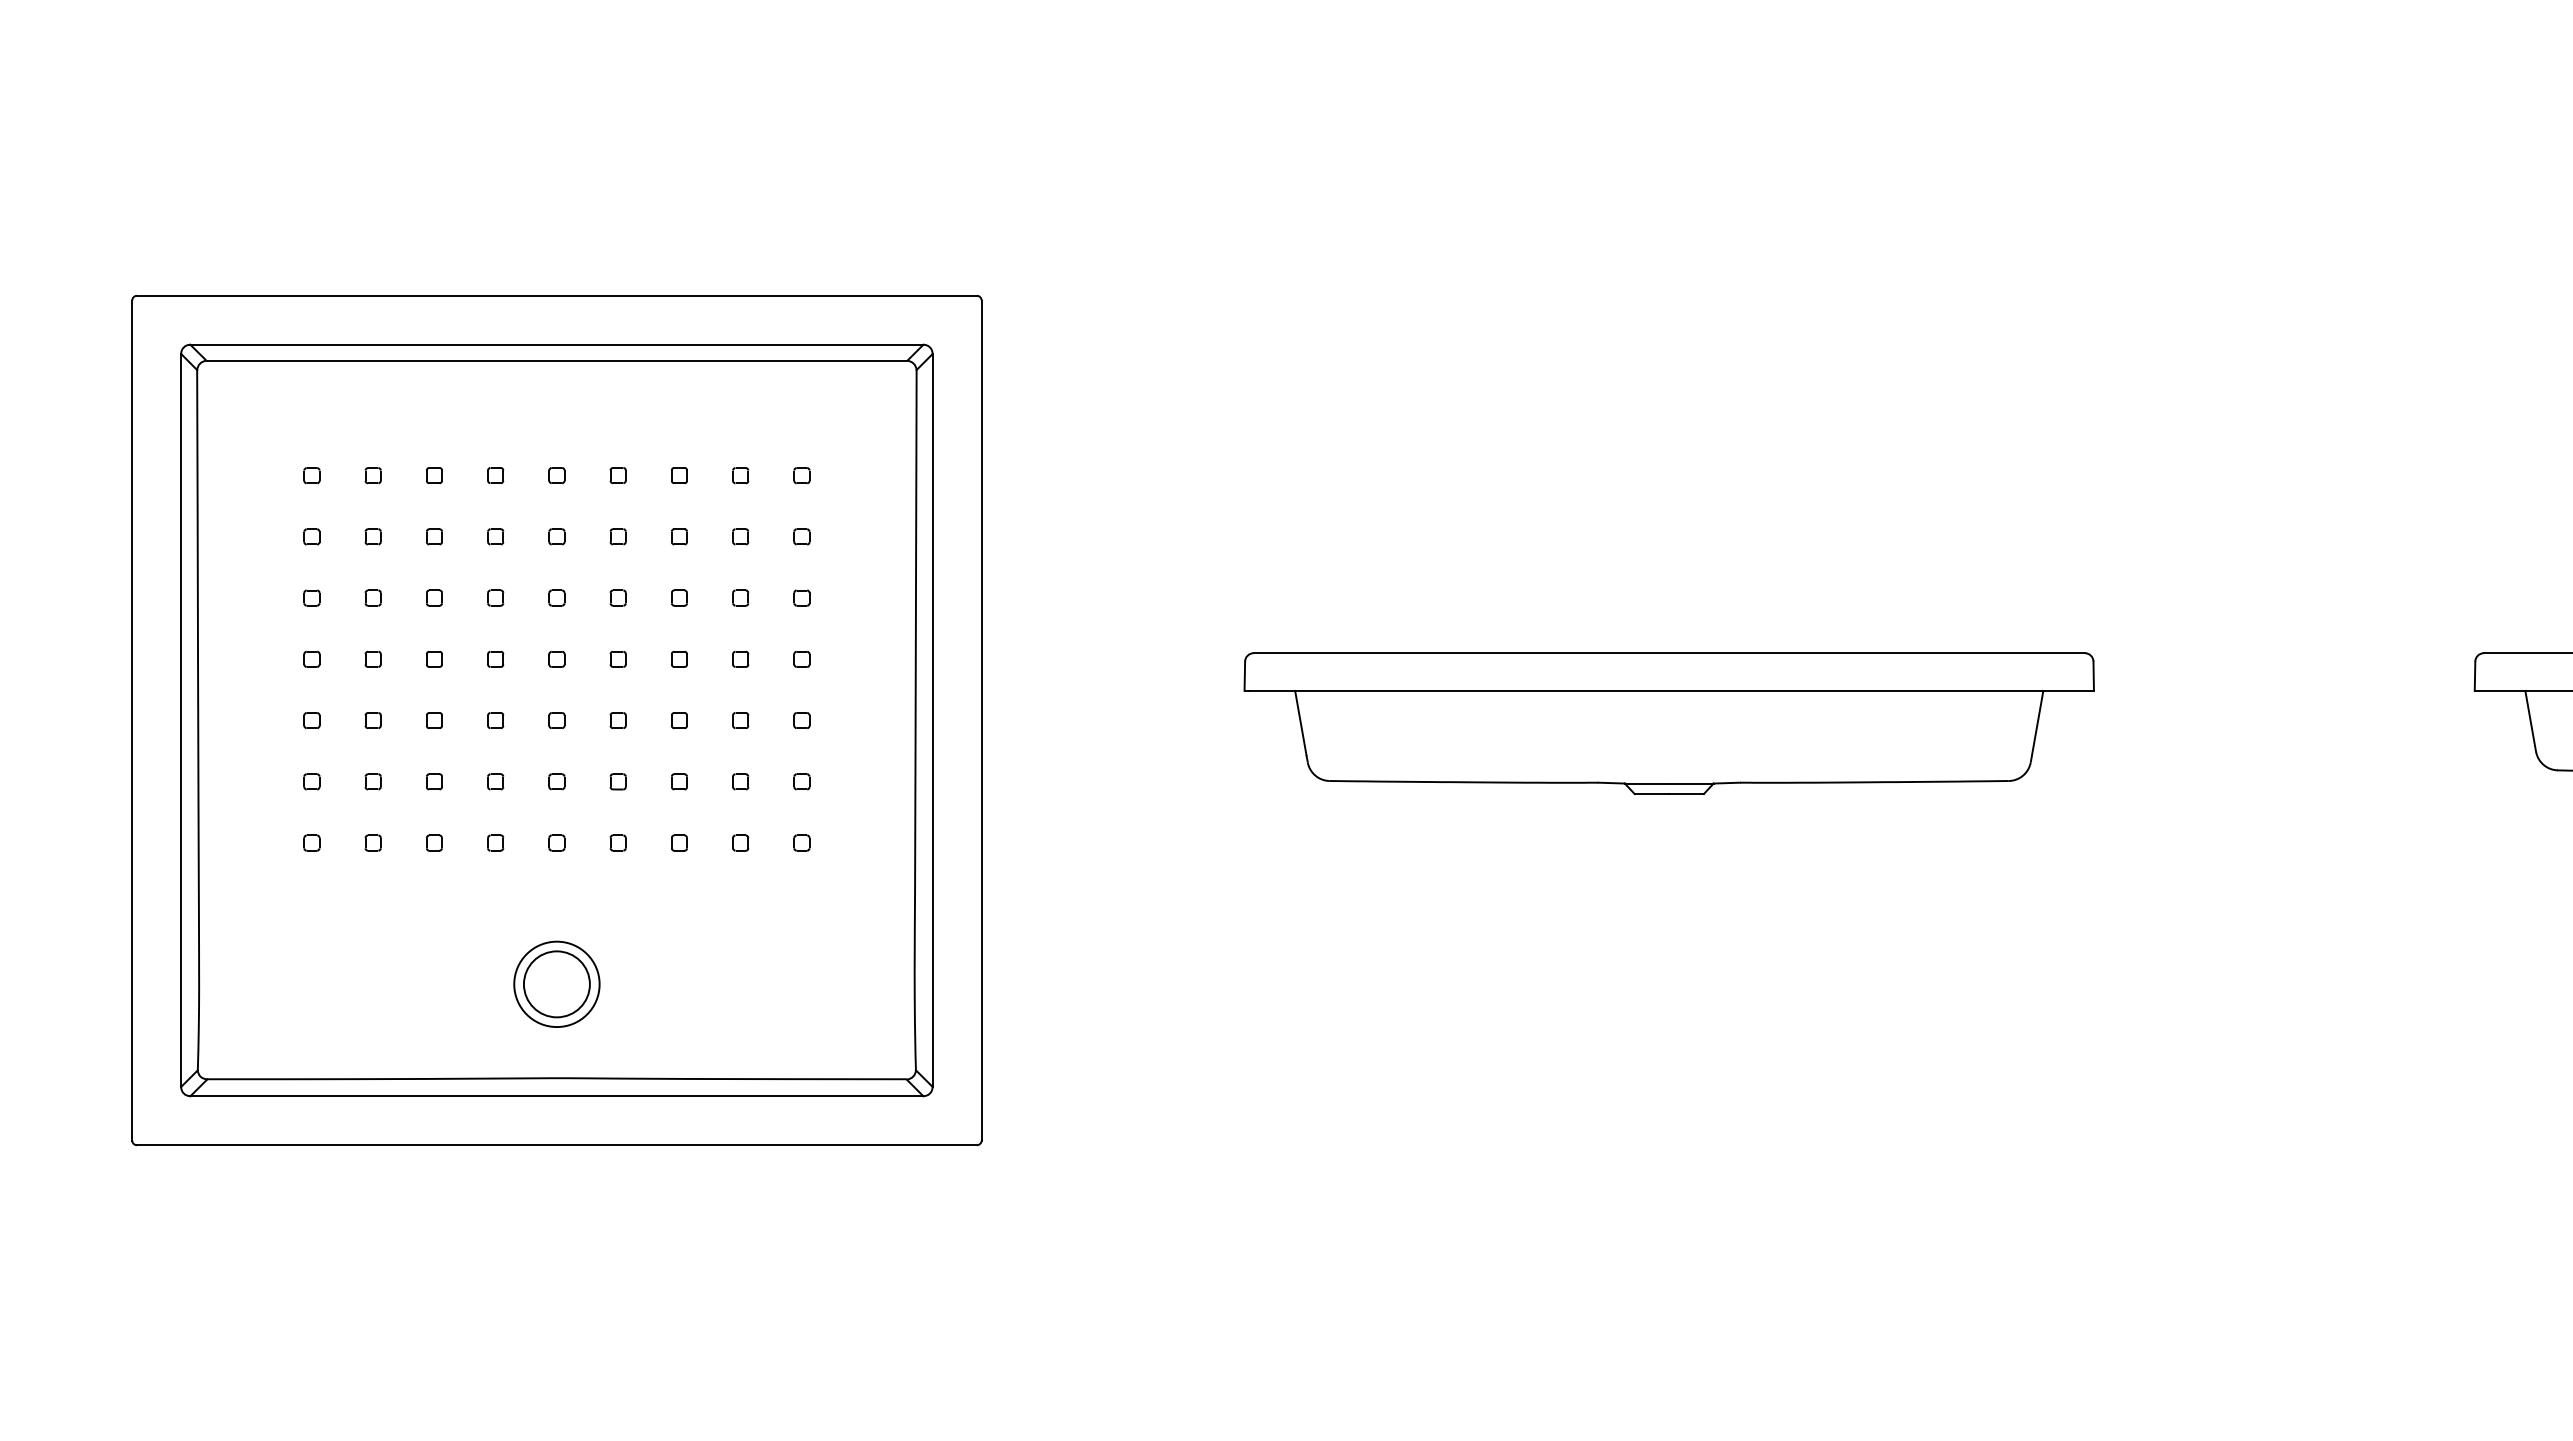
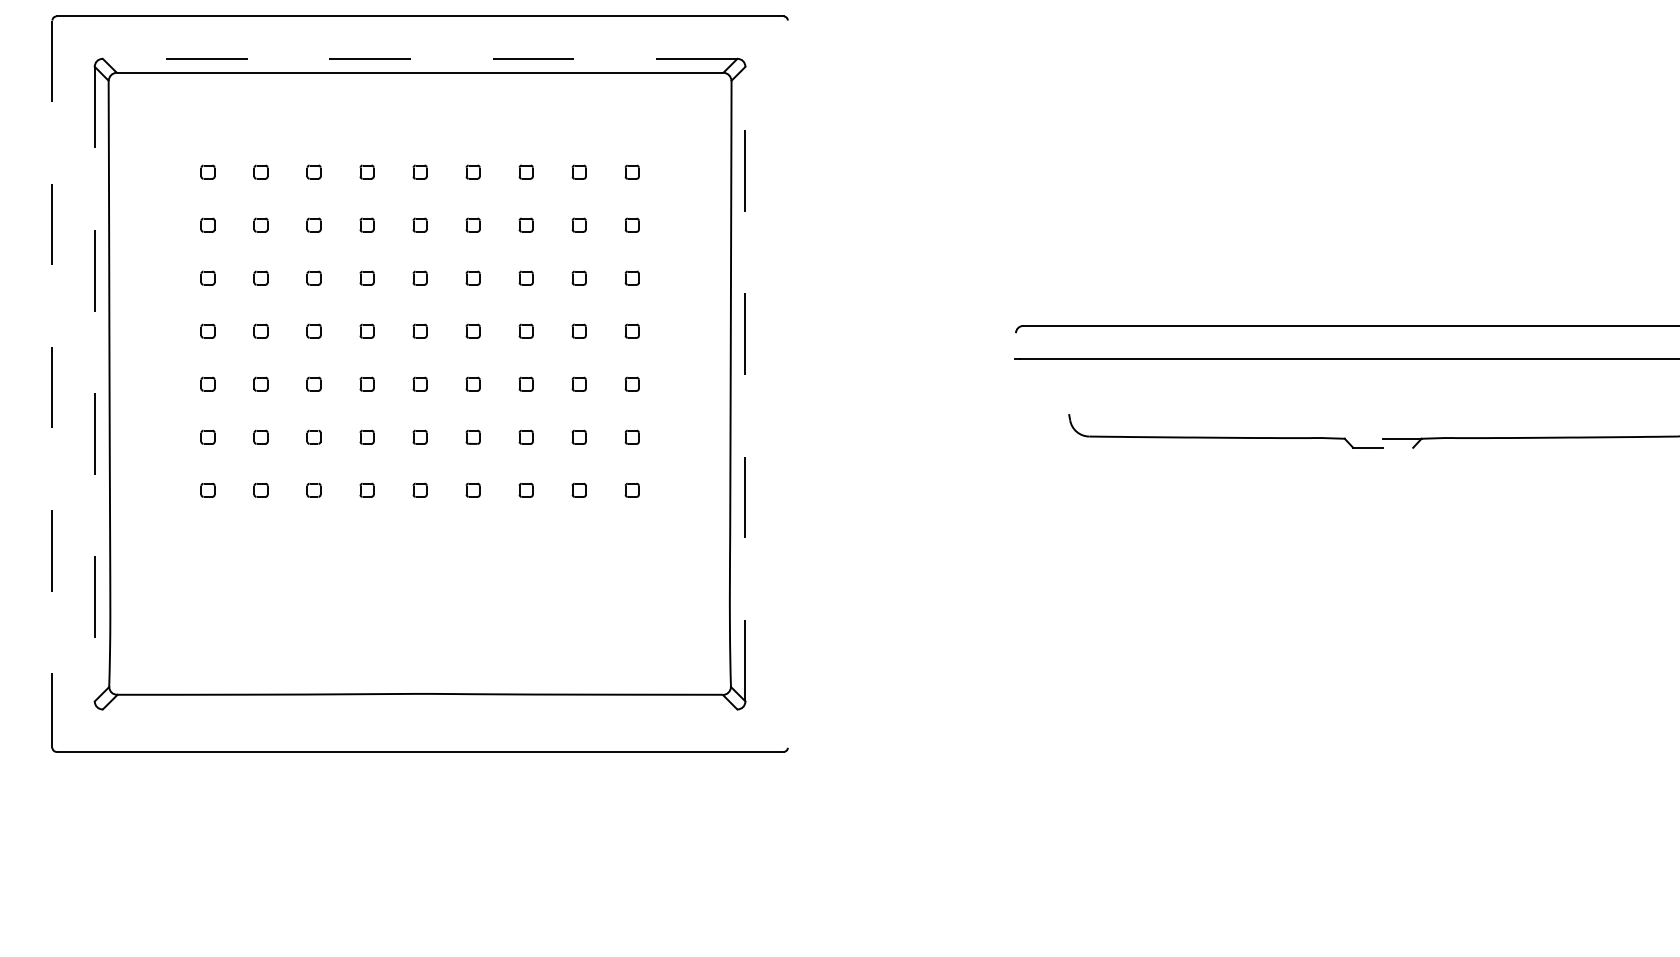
line: (556, 344) -> (419, 58), solid -> dashed
line: (1244, 675) -> (1015, 345), removed
line: (932, 719) -> (745, 383), solid -> dashed
line: (132, 720) -> (52, 384), solid -> dashed
line: (181, 720) -> (95, 384), solid -> dashed
line: (981, 720) -> (787, 384), removed
line: (1300, 722) -> (1063, 385), removed
line: (1646, 783) -> (1363, 438), removed
line: (1686, 794) -> (1398, 448), removed
part: (556, 983) -> (419, 611), removed
line: (556, 1096) -> (419, 709), removed

